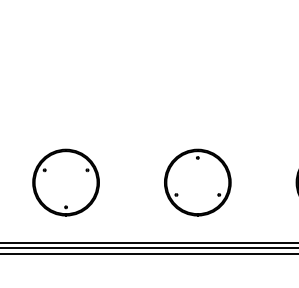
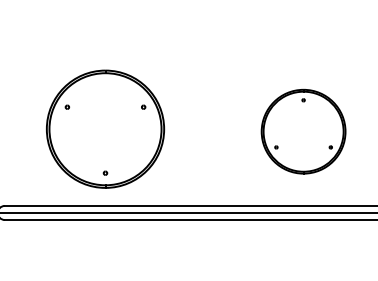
part: (65, 182) -> (104, 129), size x1.4
part: (197, 182) -> (303, 131), moved

